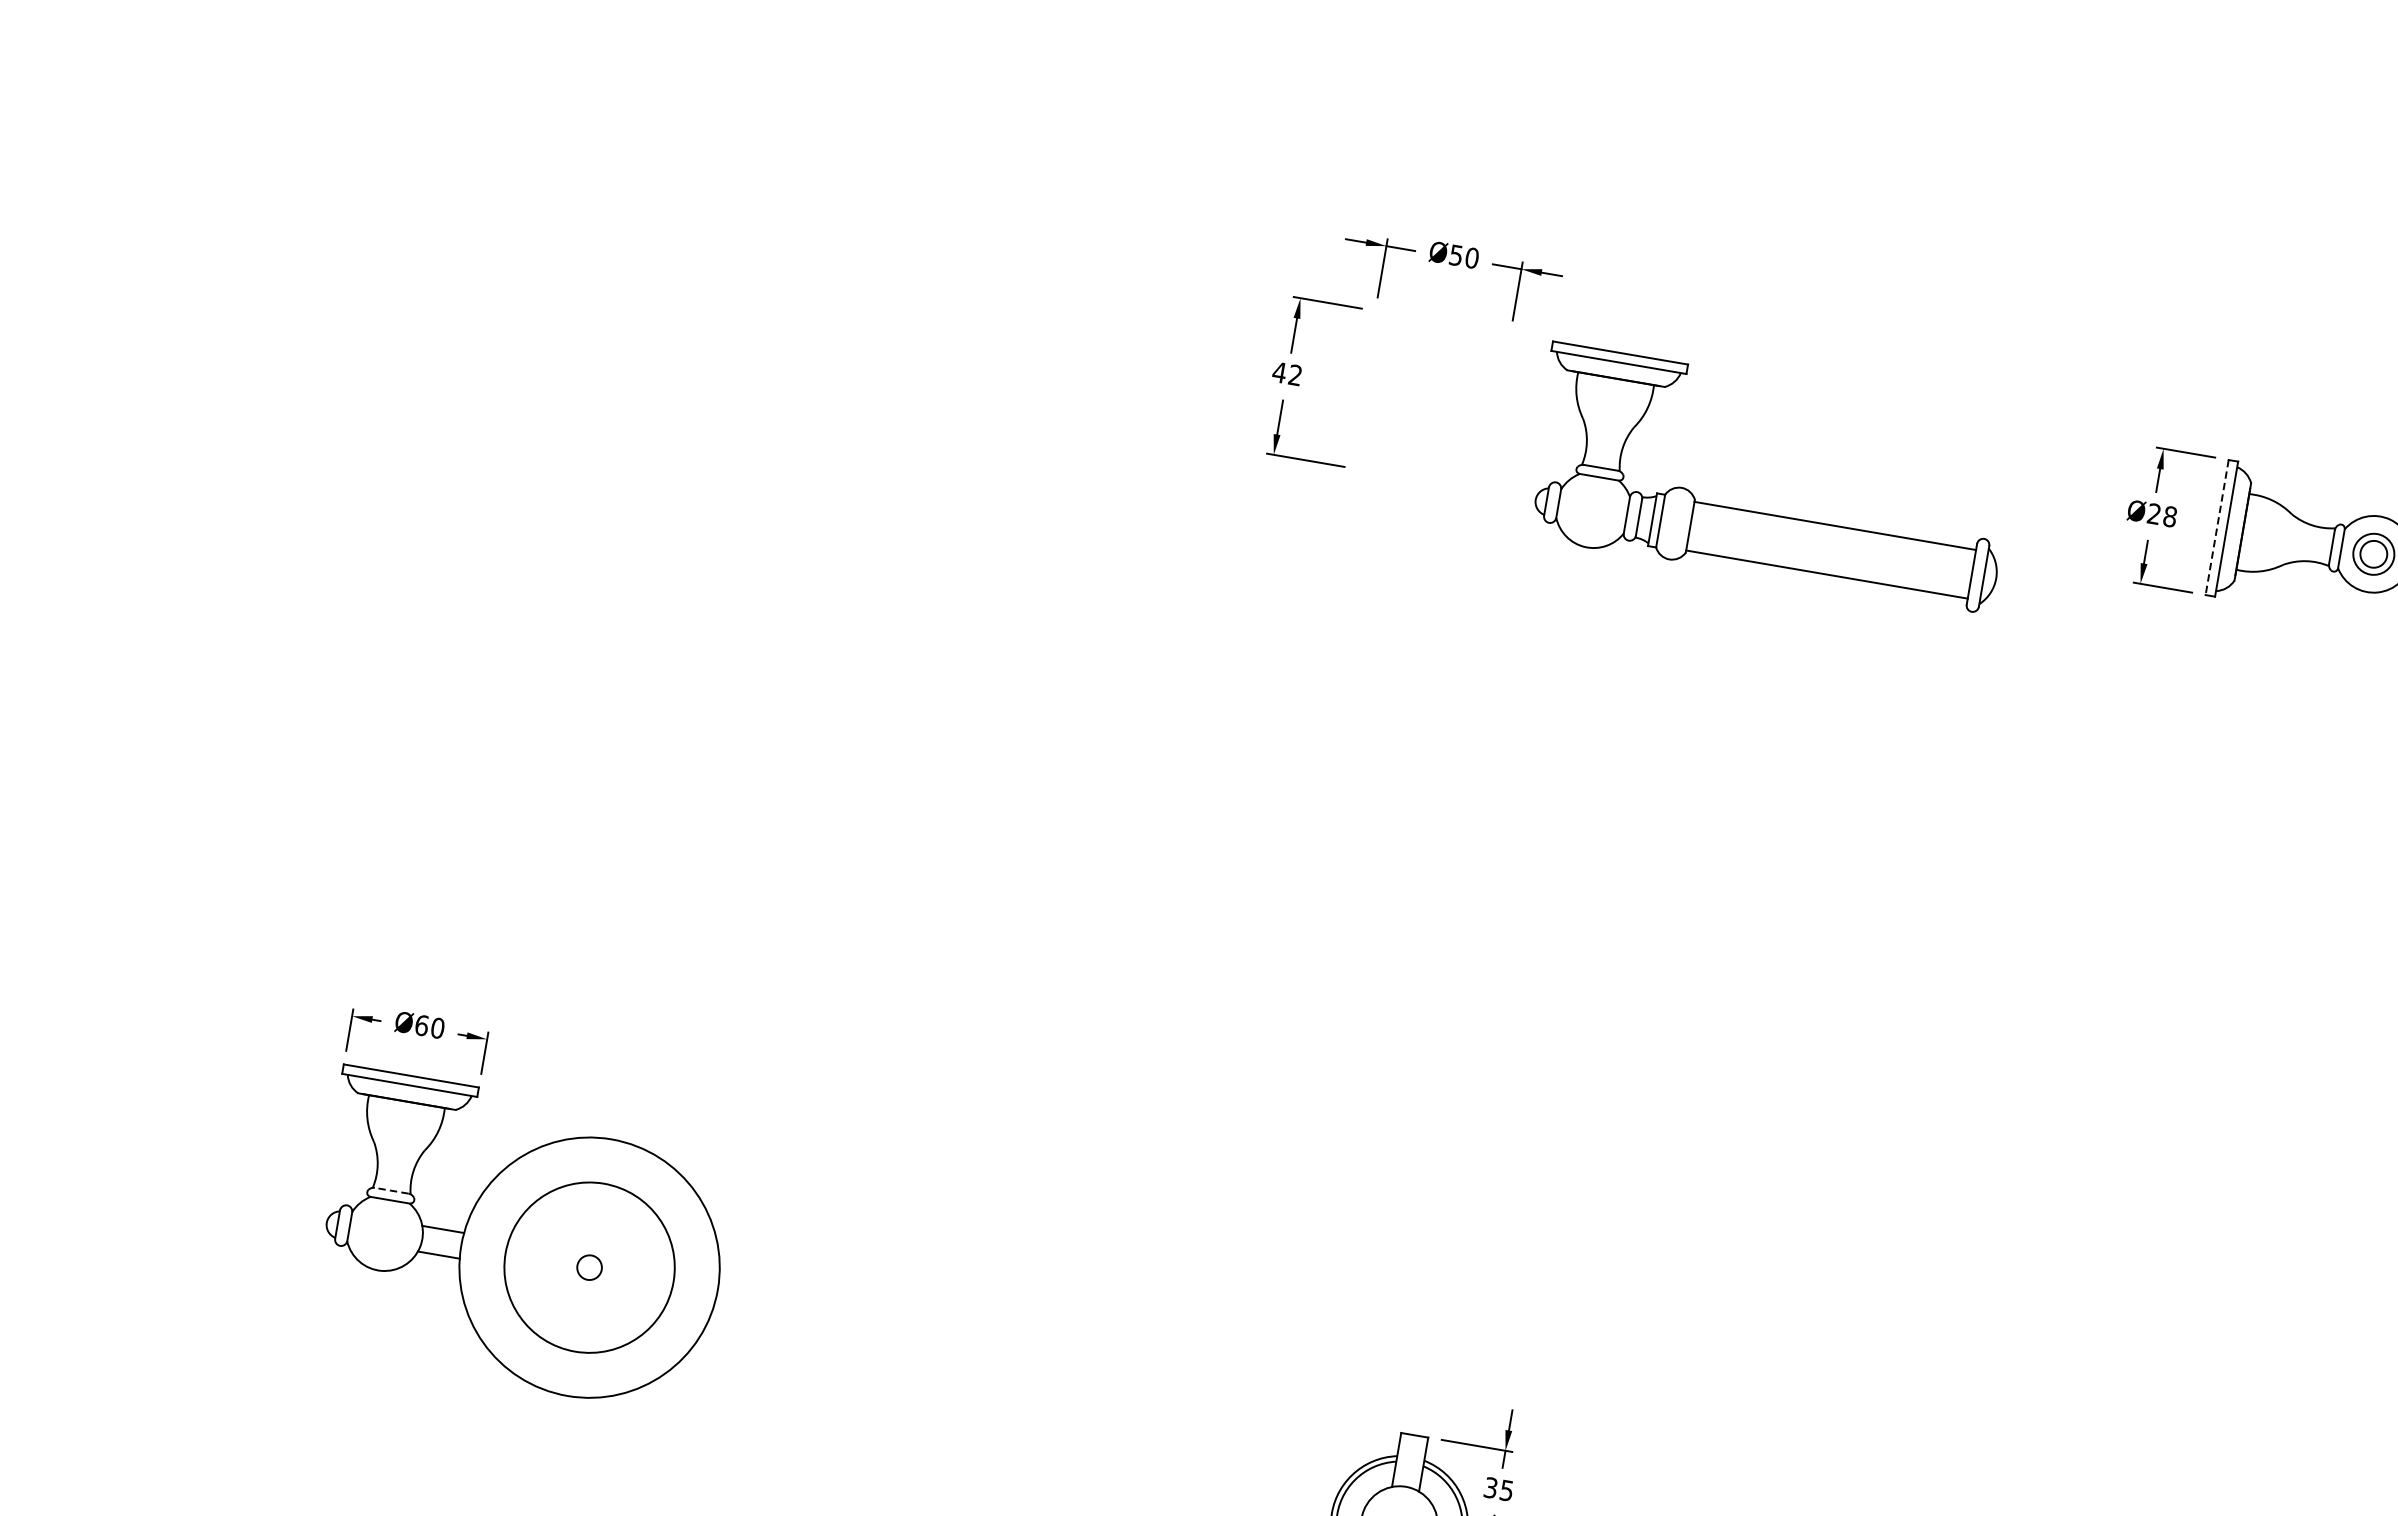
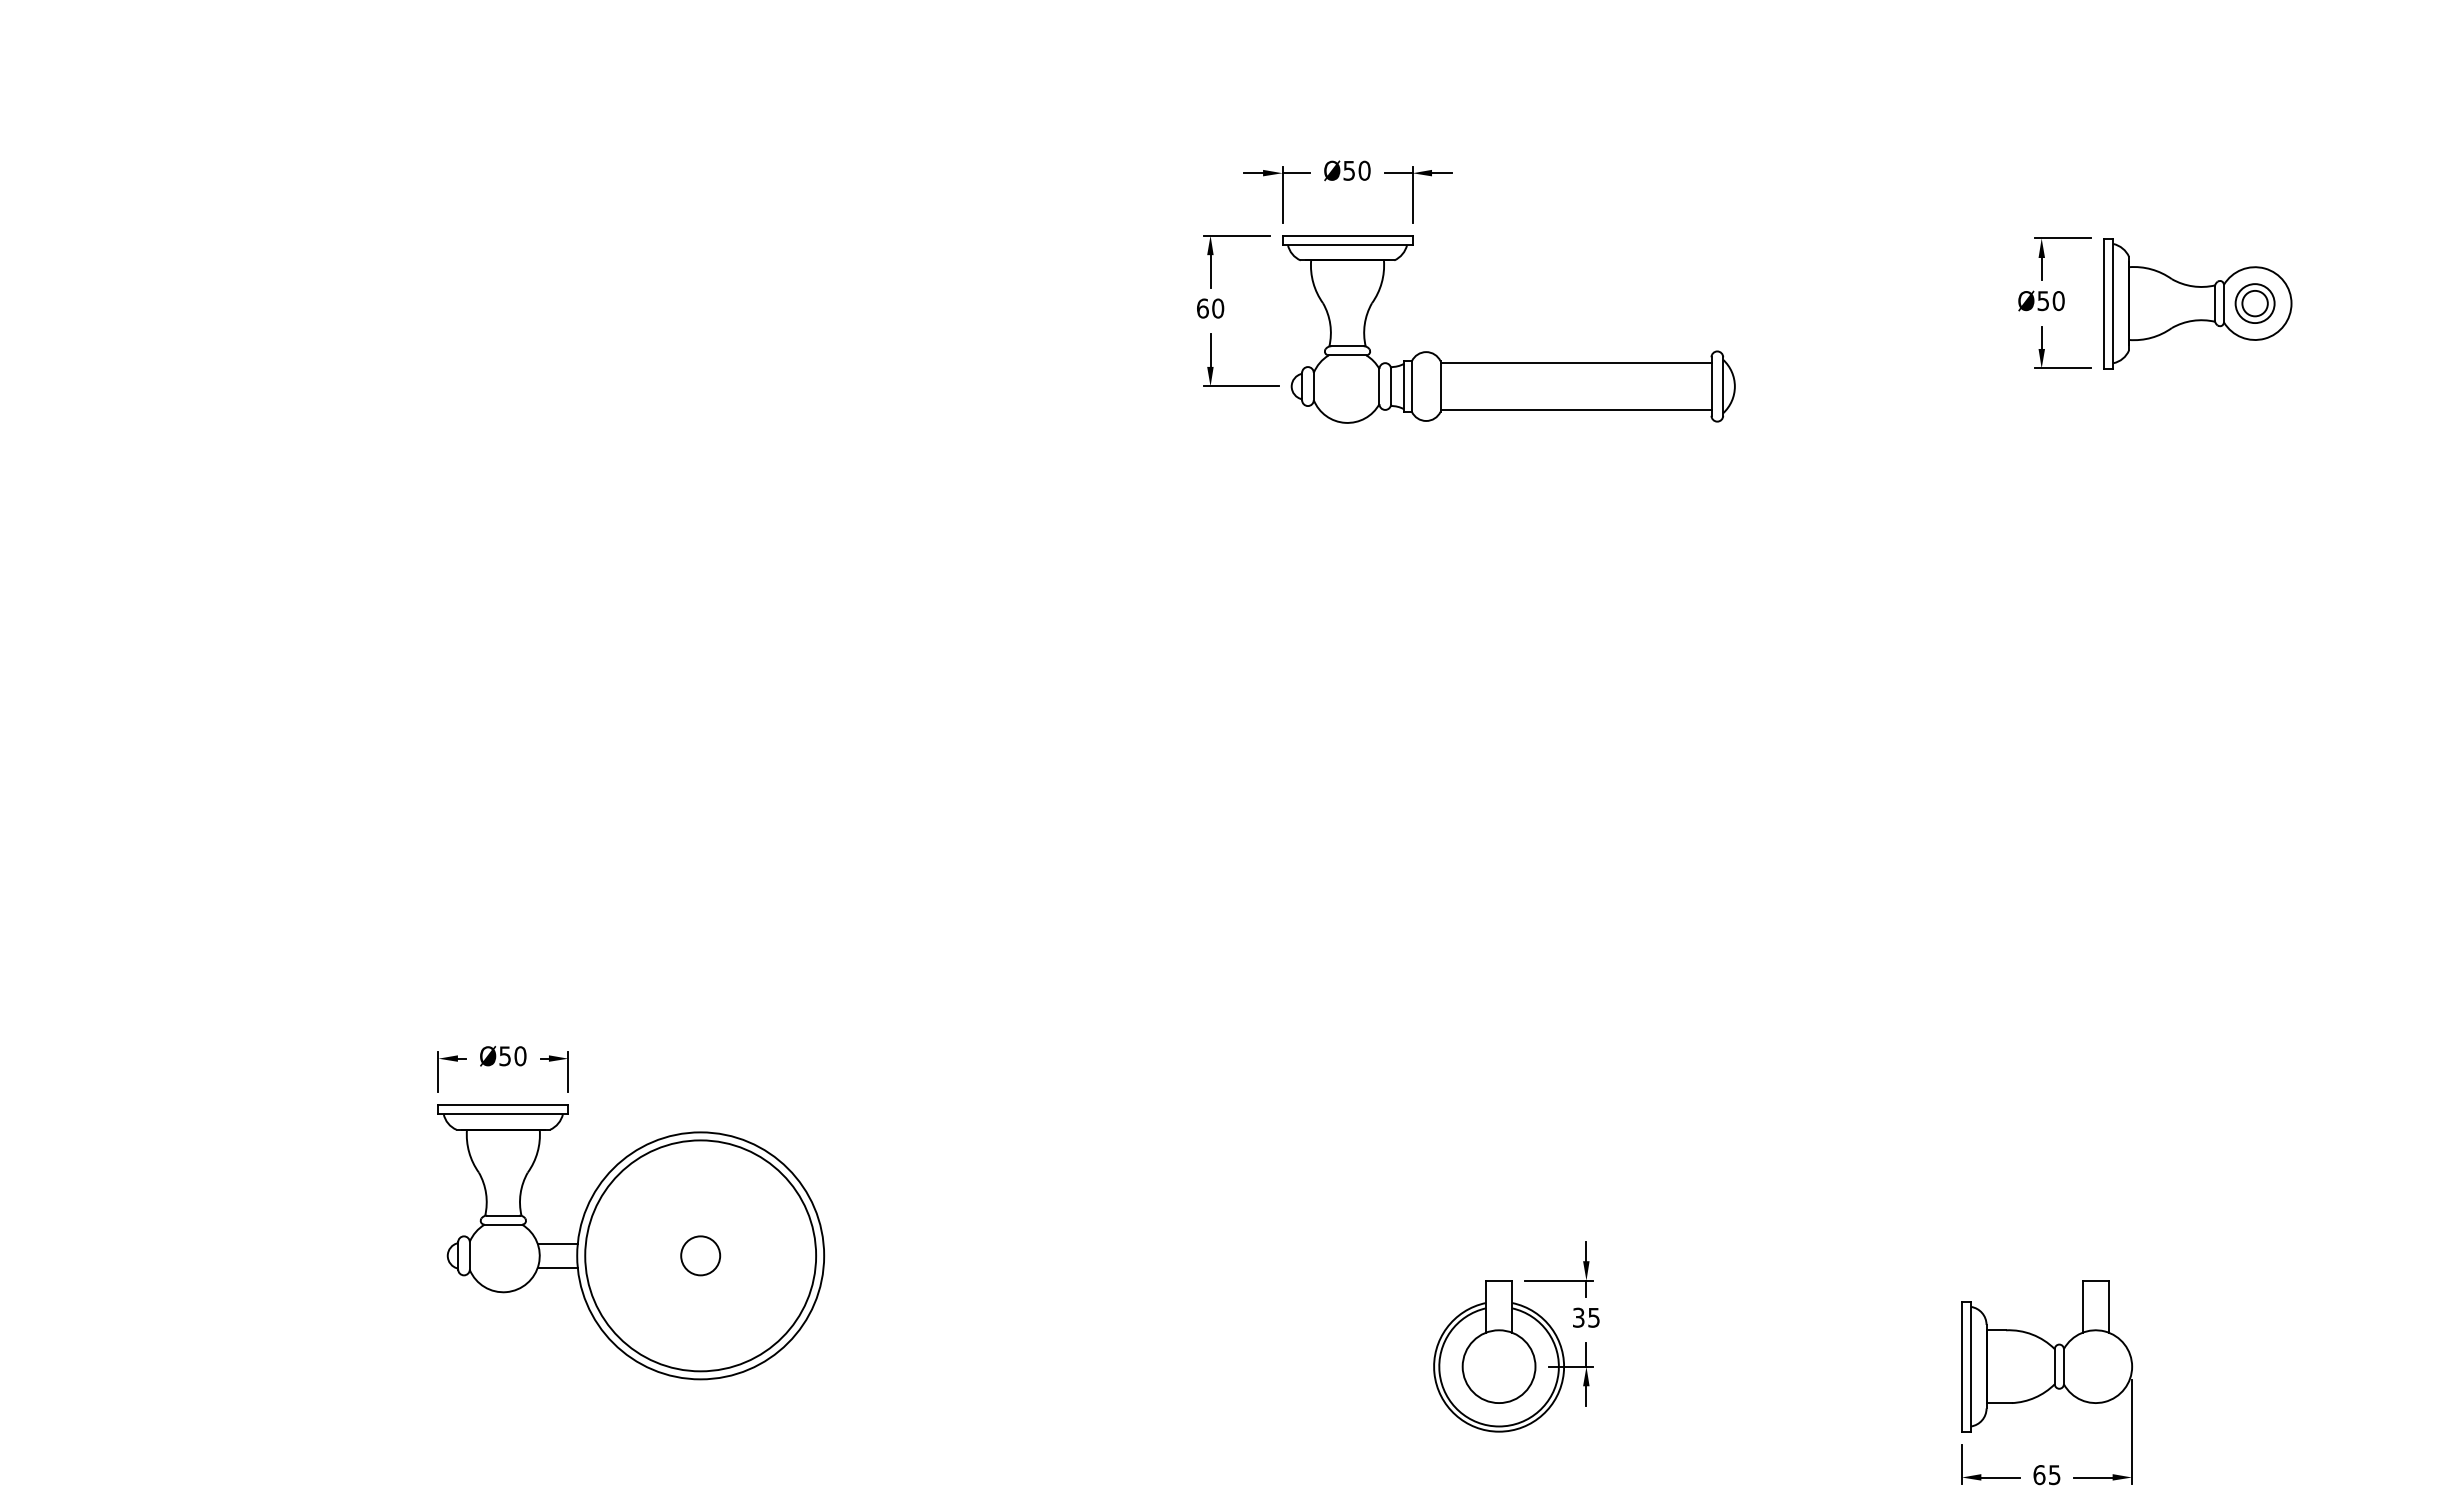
text: (1287, 373) -> (1210, 308), 42 -> 60
part: (1765, 513) -> (1508, 362), moved
text: (2161, 515) -> (2050, 301), Ø28 -> Ø50
line: (2217, 527) -> (2104, 303), dashed -> solid
text: (422, 1025) -> (505, 1056), Ø60 -> Ø50
line: (390, 1190) -> (502, 1215), dashed -> solid
circle: (589, 1267) -> (700, 1255), size x1.43
circle: (589, 1267) -> (700, 1255), size x1.67

